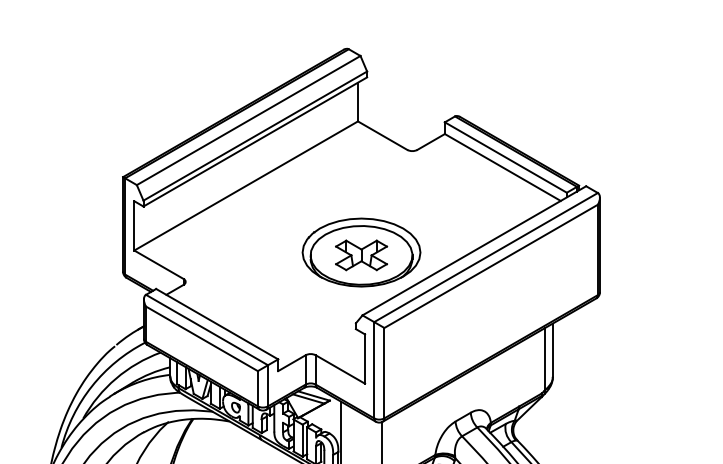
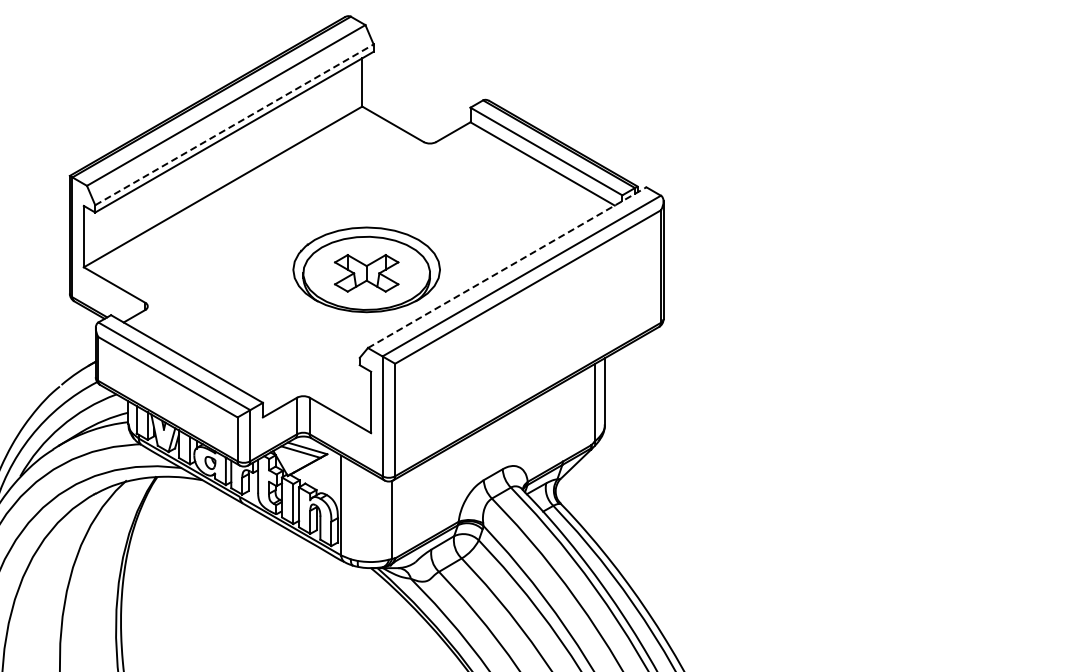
line: (255, 135) -> (234, 124), solid -> dashed
line: (474, 250) -> (507, 267), solid -> dashed

